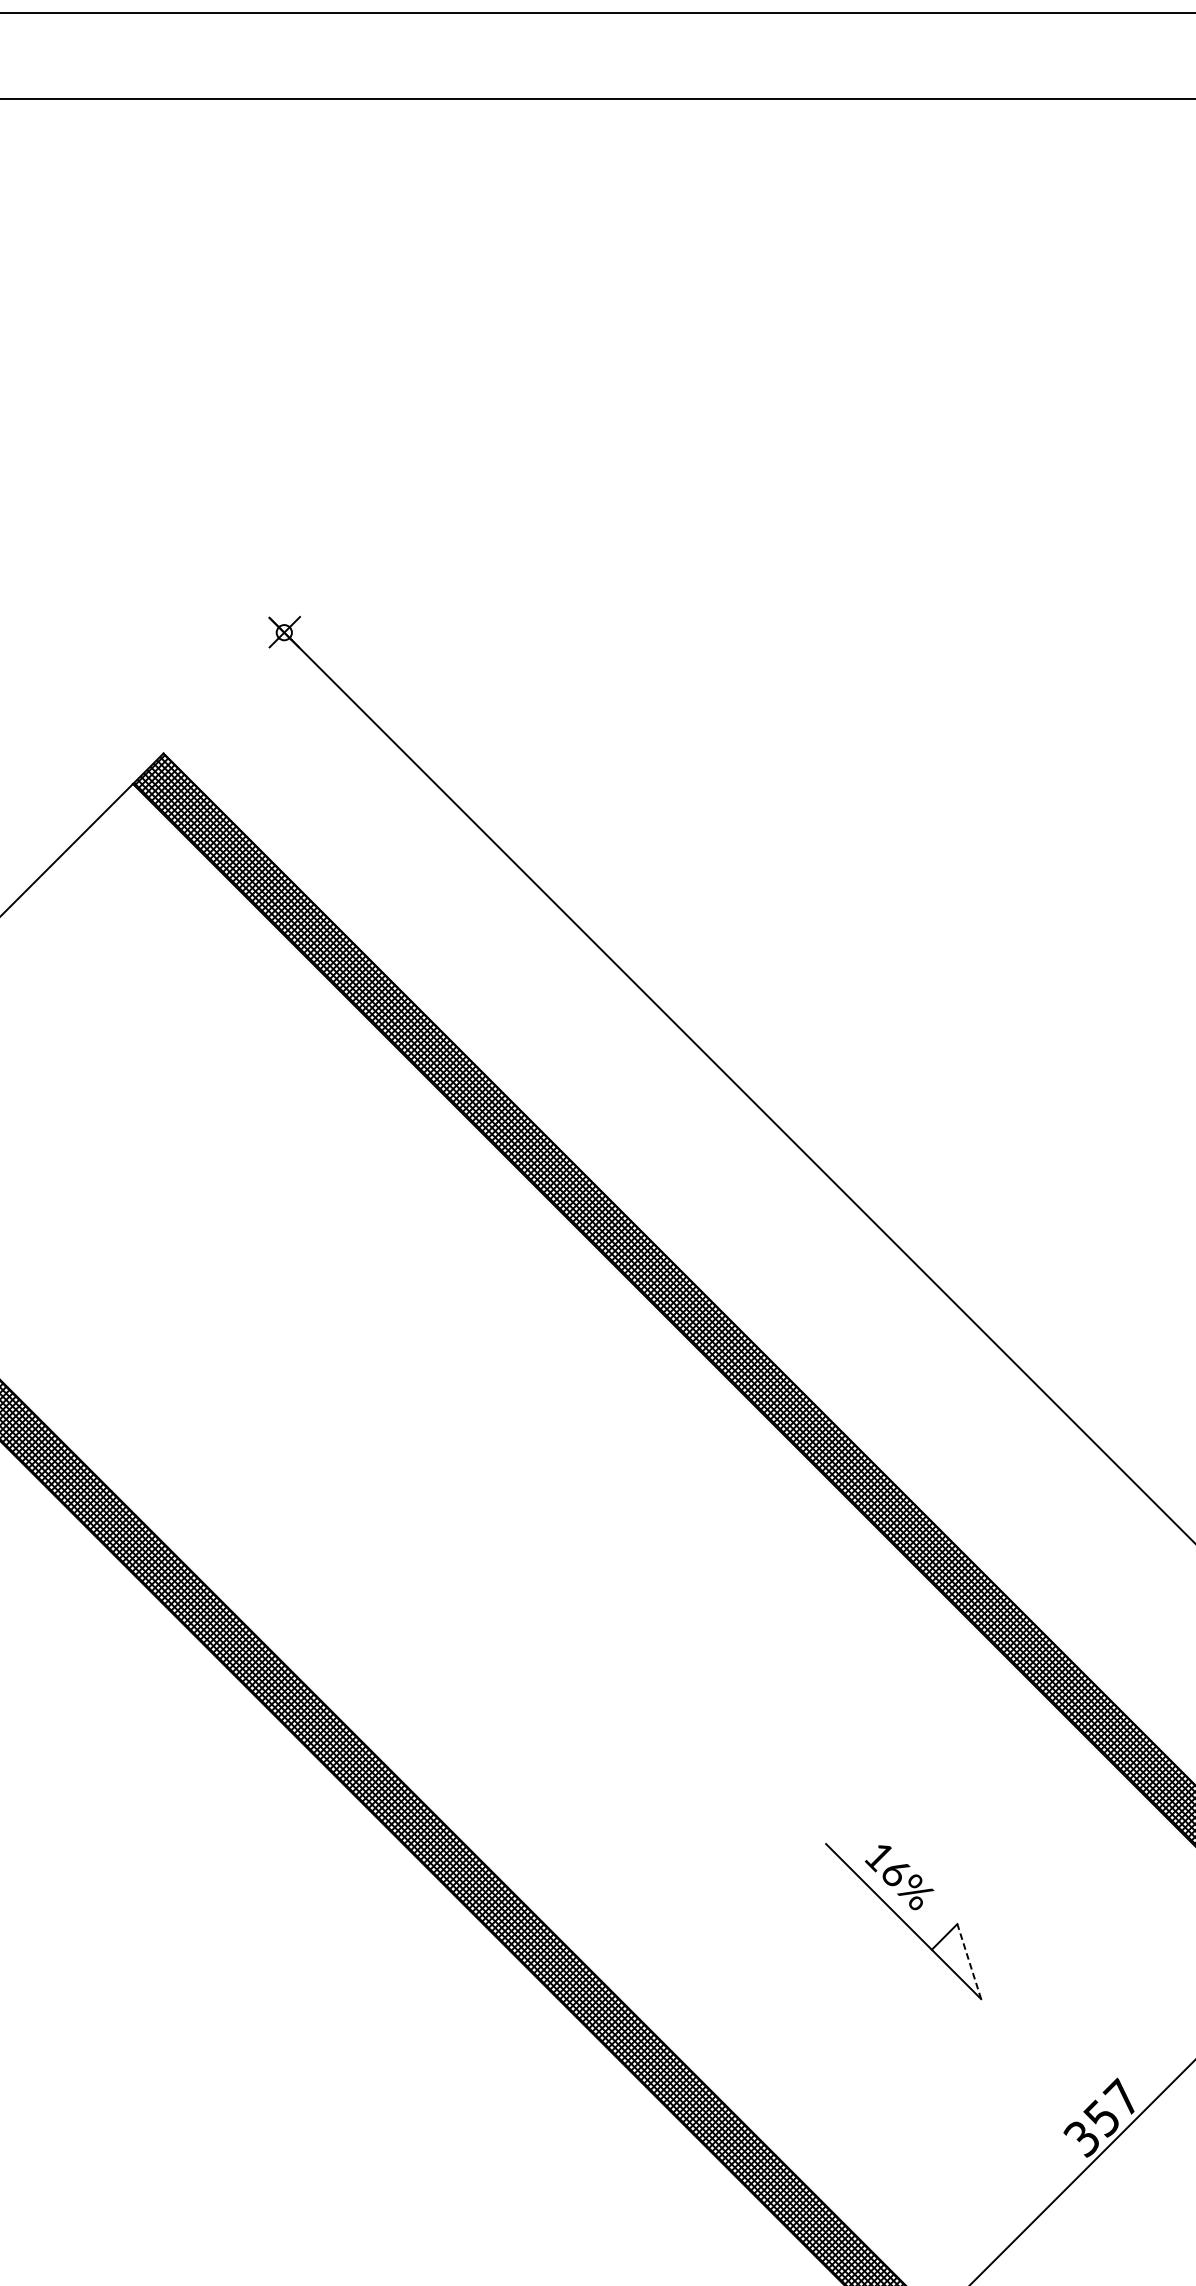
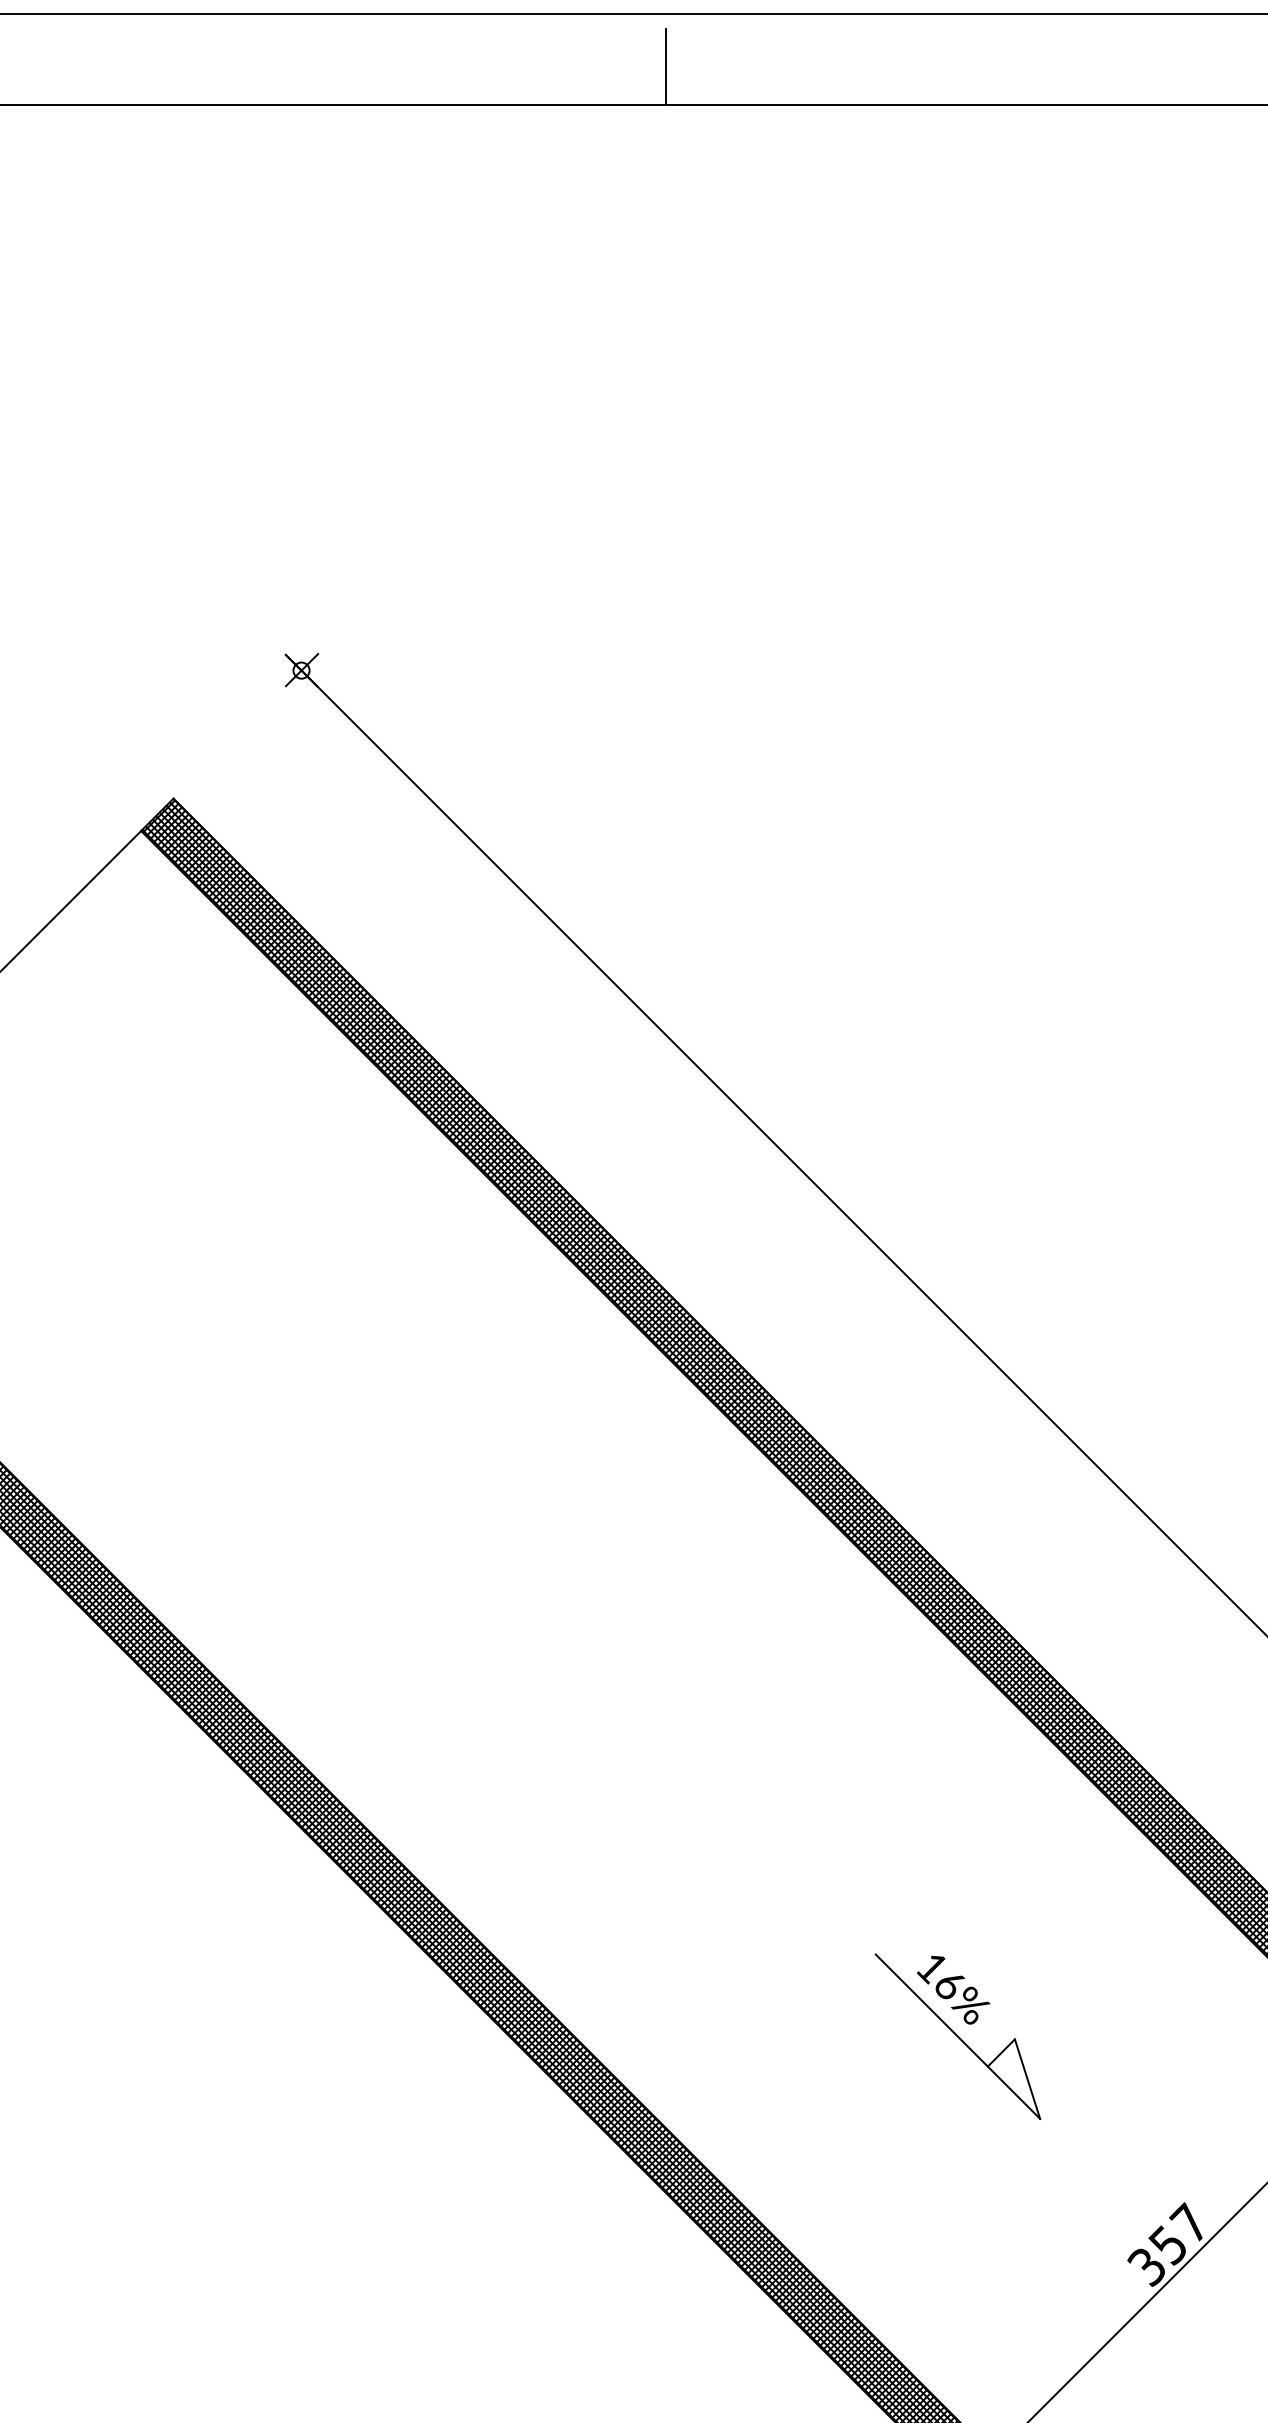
line: (627, 62) -> (665, 66), added
line: (969, 1961) -> (1027, 2079), dashed -> solid

